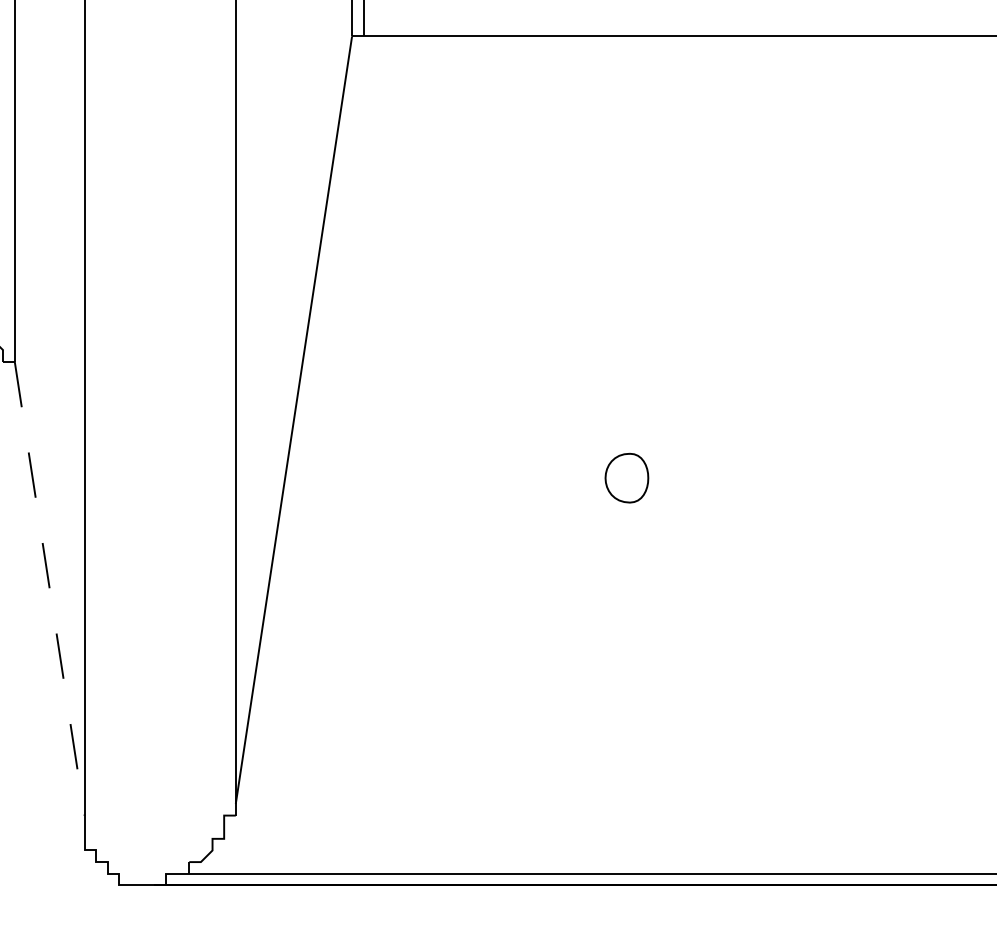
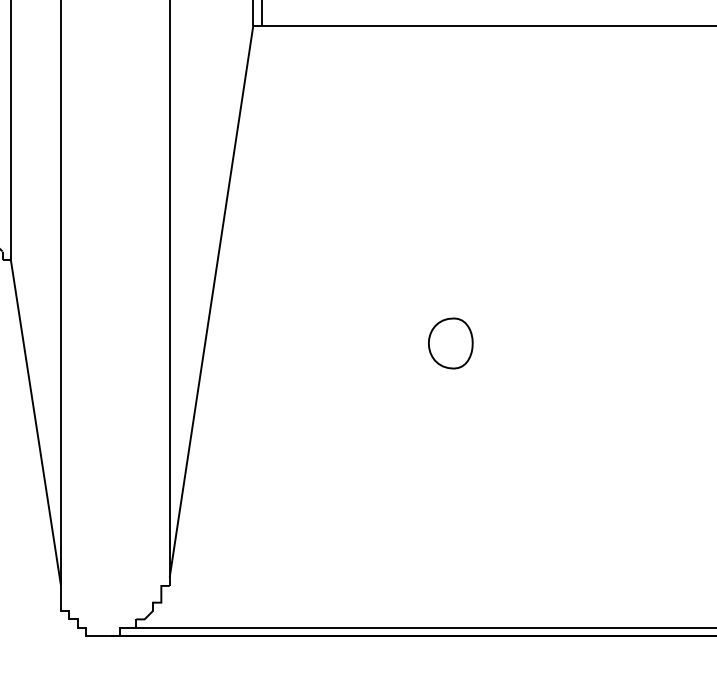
part: (626, 477) -> (450, 342), size x1.43
line: (49, 589) -> (35, 423), dashed -> solid

